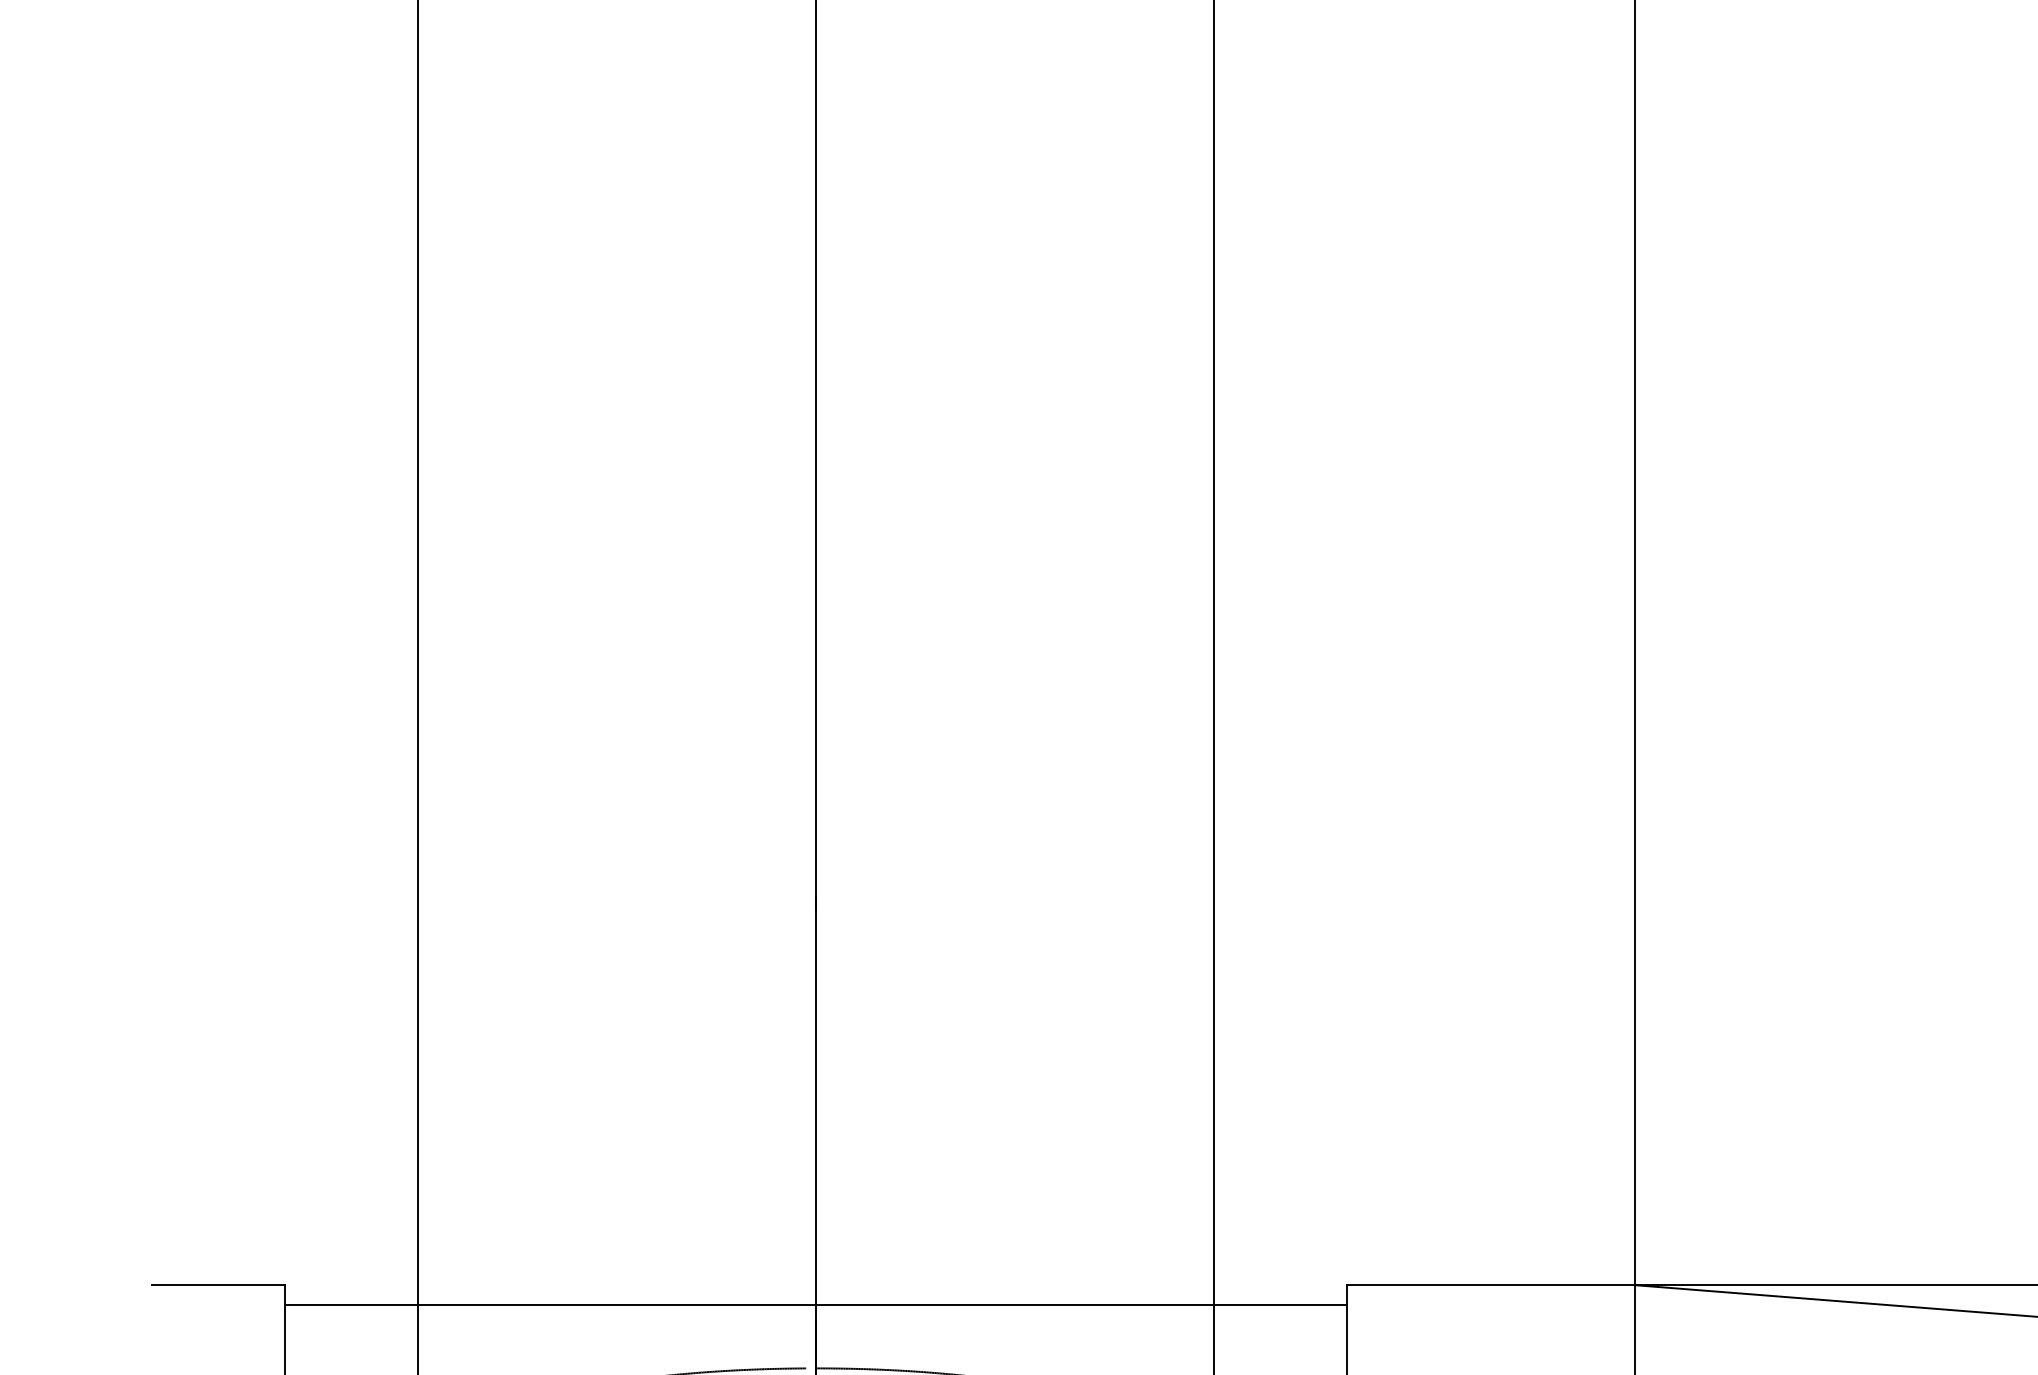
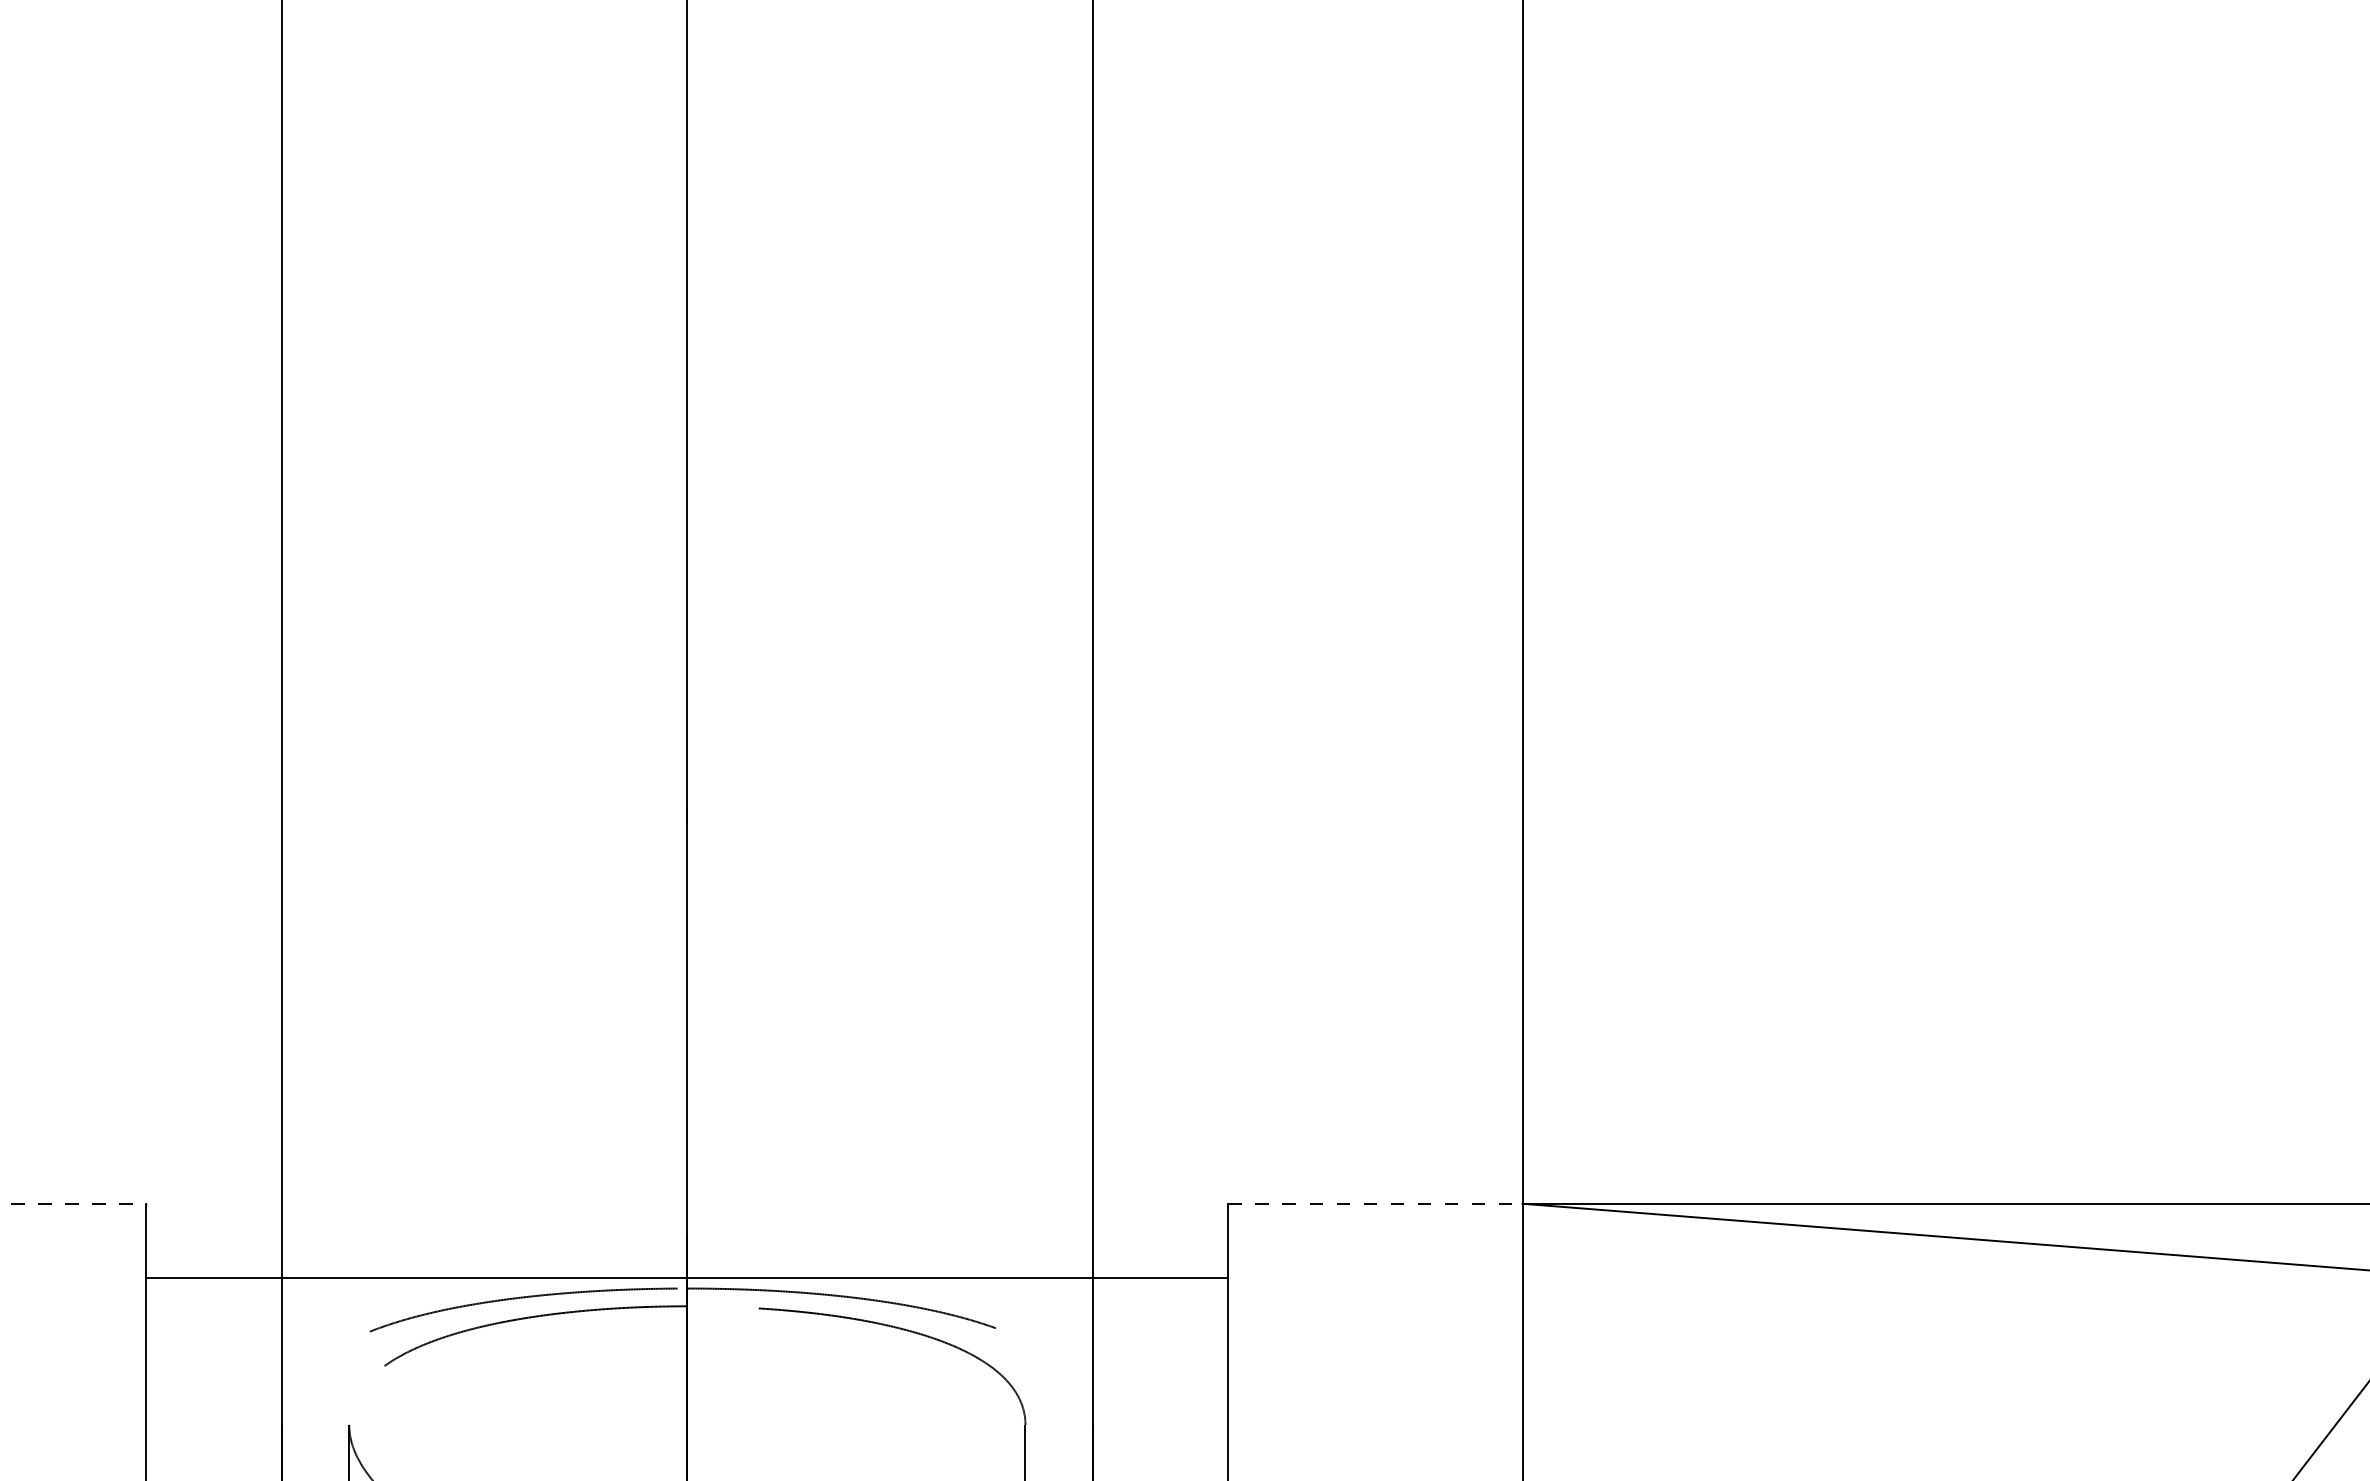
line: (218, 1284) -> (78, 1203), solid -> dashed
line: (1490, 1284) -> (1375, 1203), solid -> dashed
line: (815, 1305) -> (687, 1278), moved

